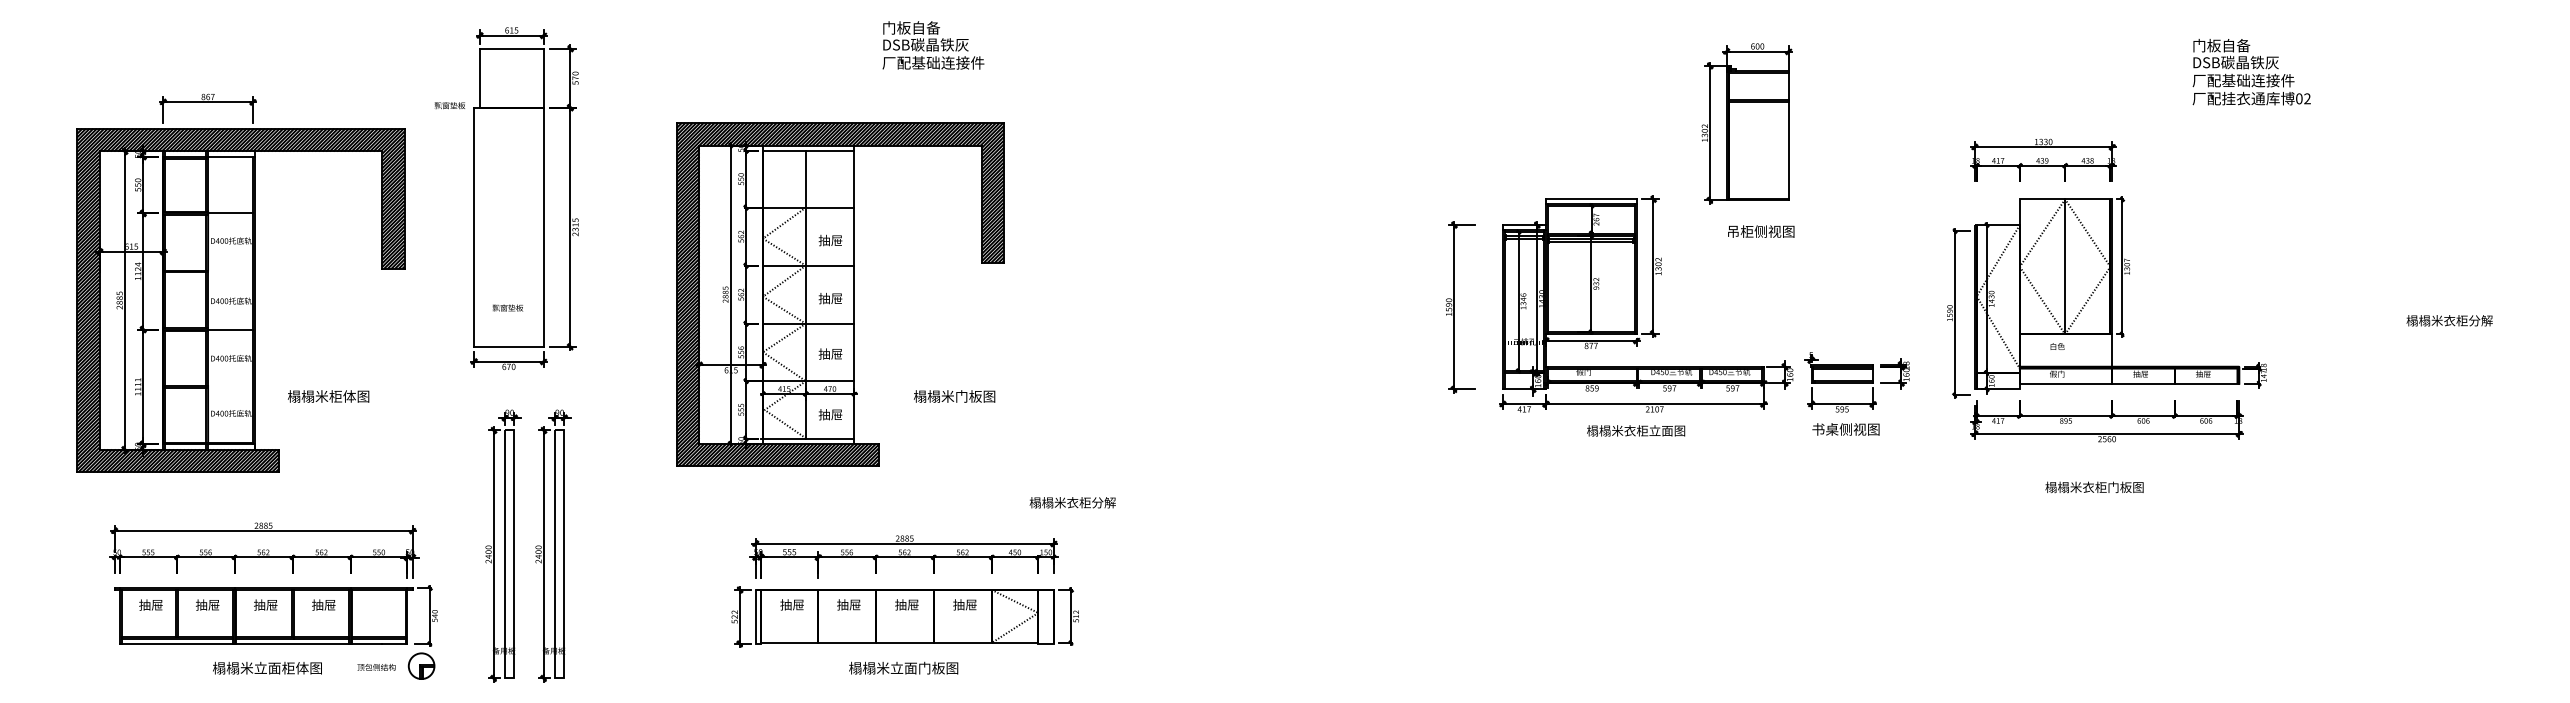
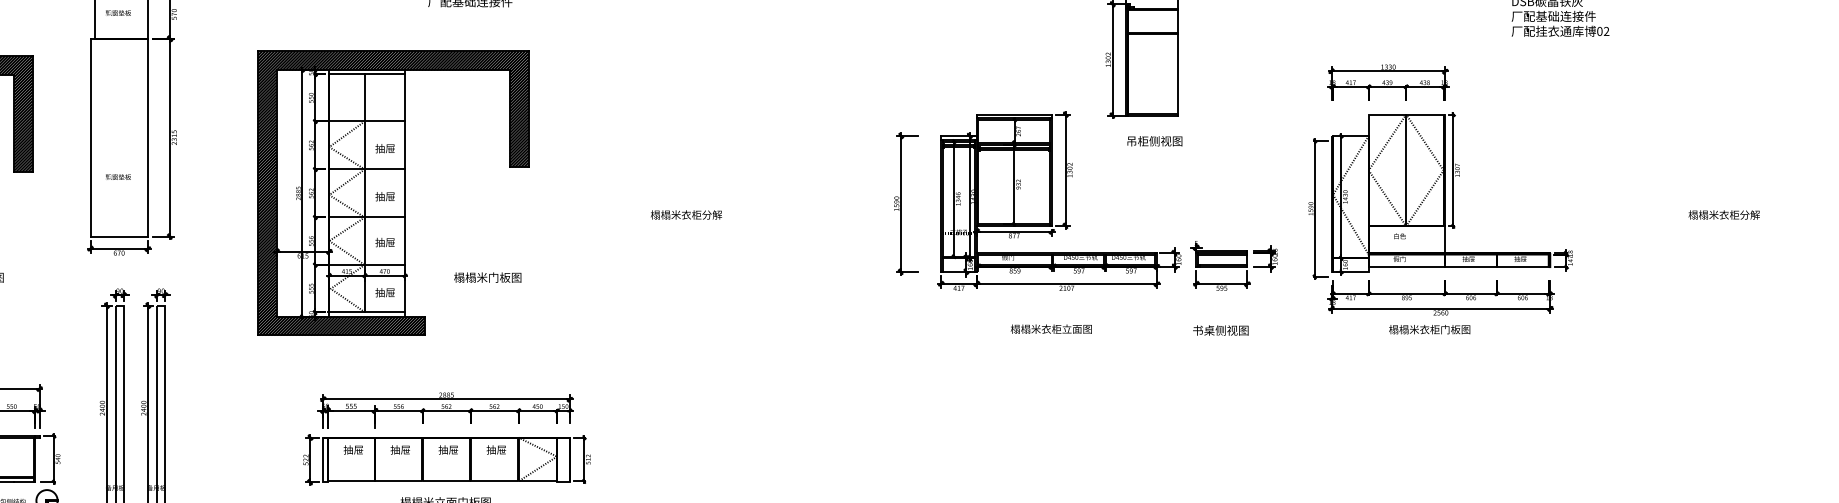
text: (449, 105) -> (118, 12), moved
text: (507, 307) -> (118, 176), moved
text: (1845, 429) -> (1220, 330), moved
text: (1636, 430) -> (1051, 328), moved
text: (2094, 487) -> (1429, 329), moved
text: (1072, 502) -> (686, 214), moved

